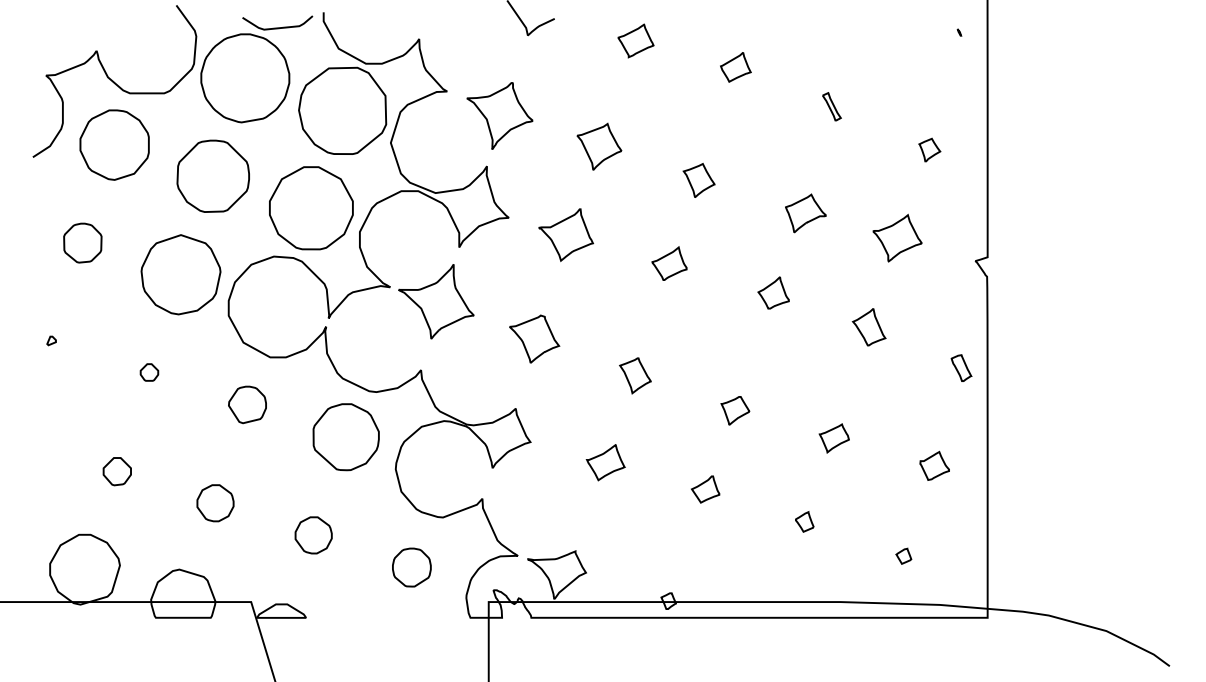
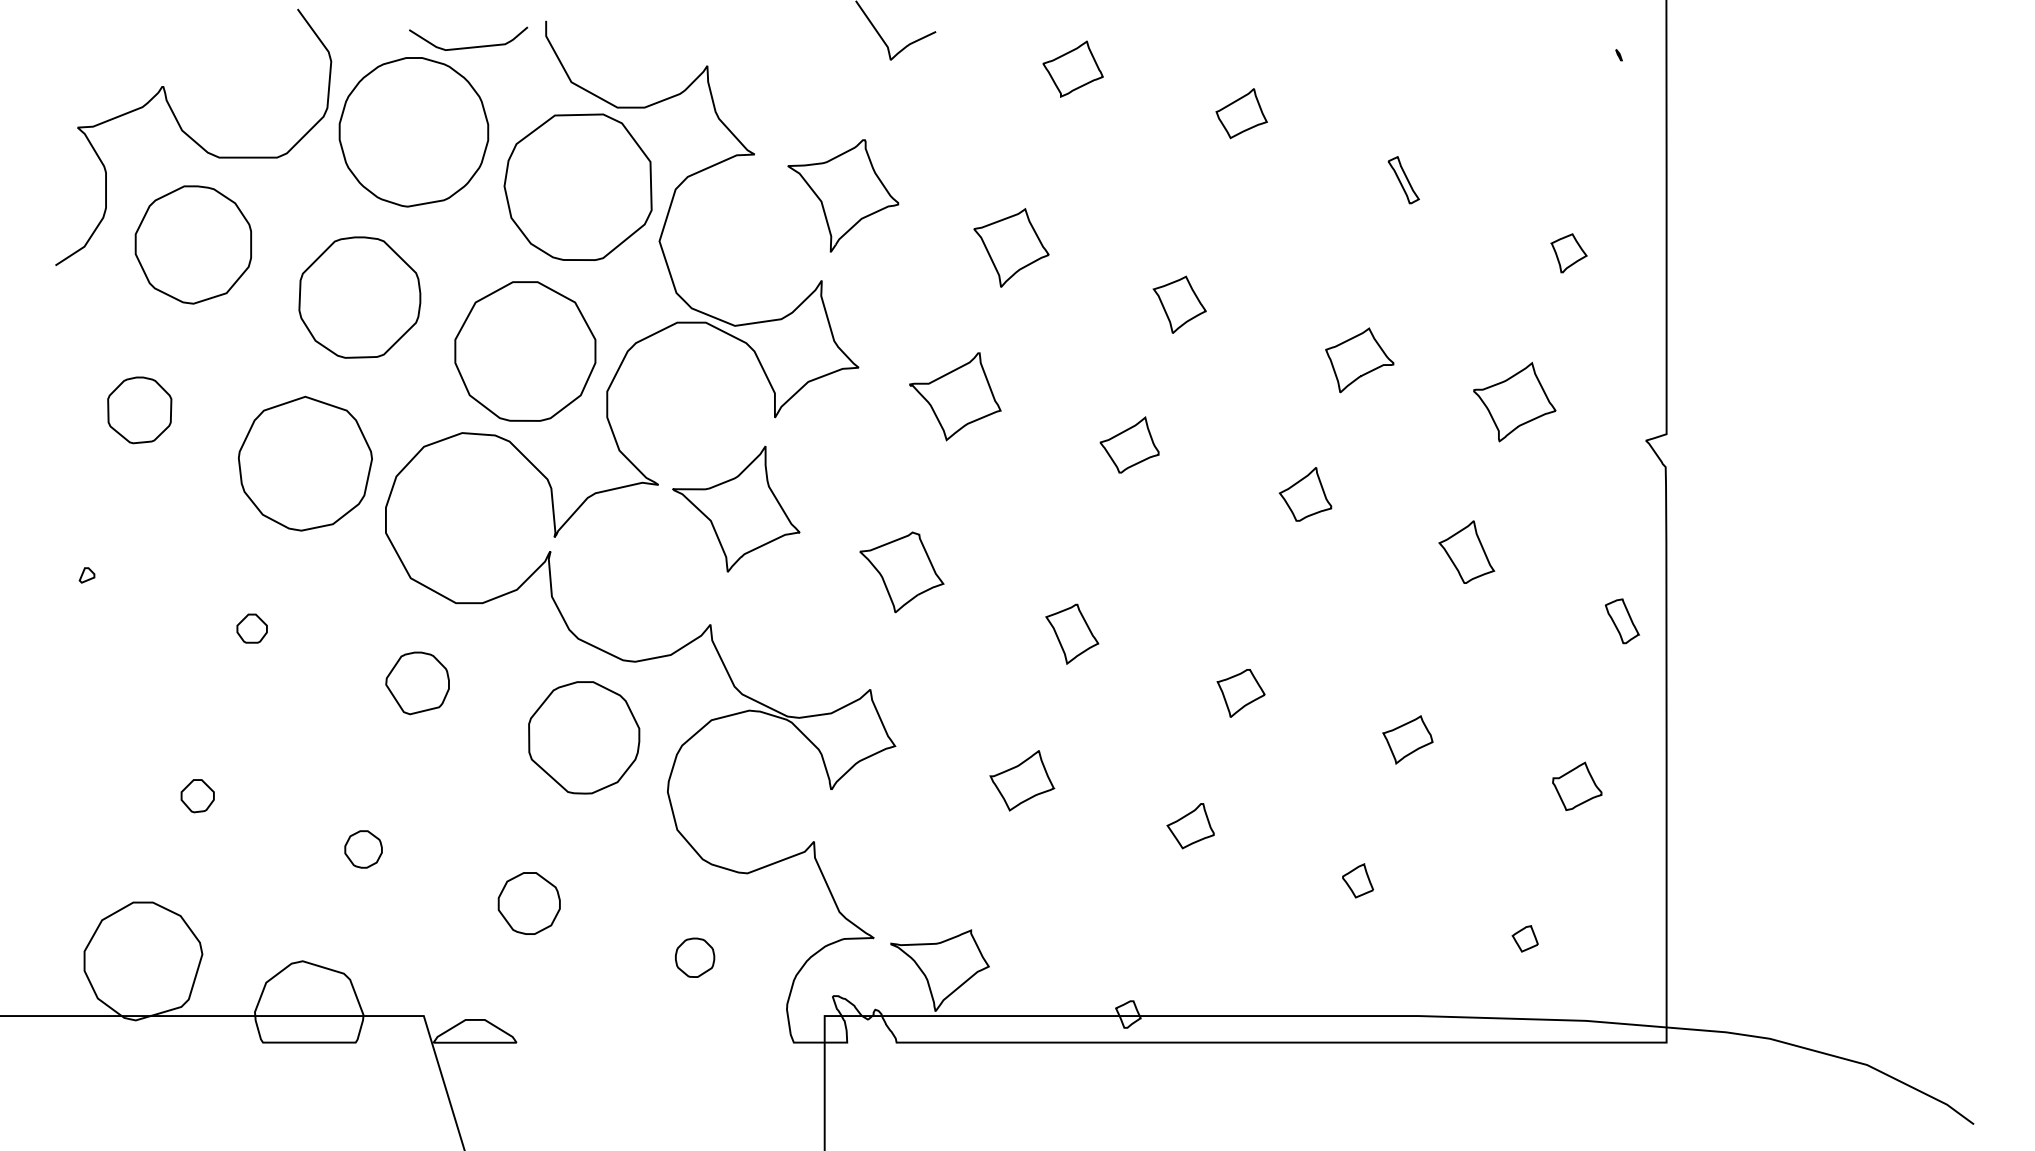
part: (116, 471) -> (196, 795), size x0.7
part: (215, 503) -> (363, 849), size x0.6
part: (411, 567) -> (694, 957), size x0.6

